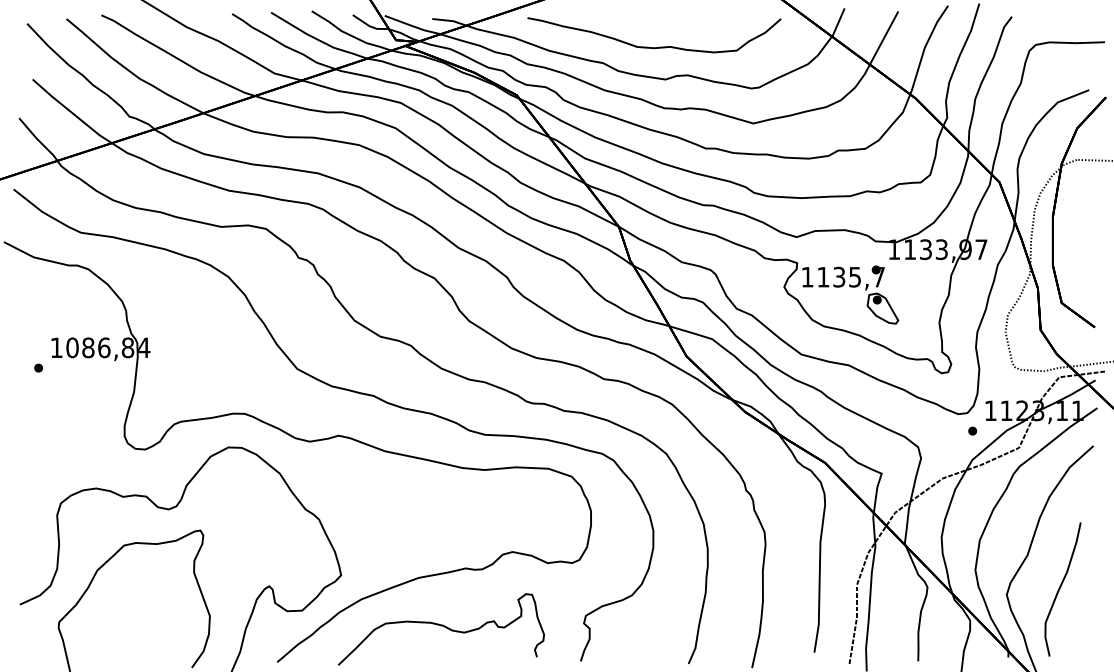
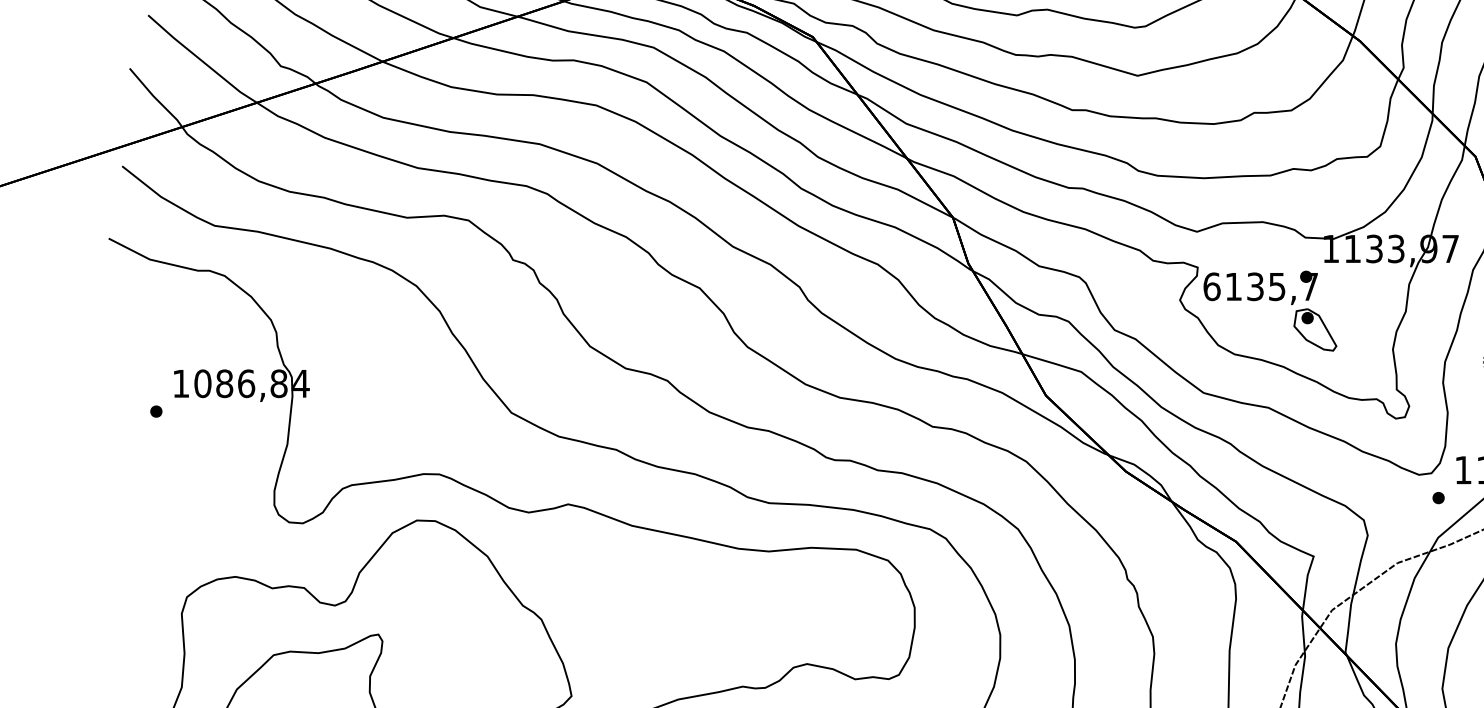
text: (807, 276) -> (1211, 285), 1135,7 -> 6135,7

